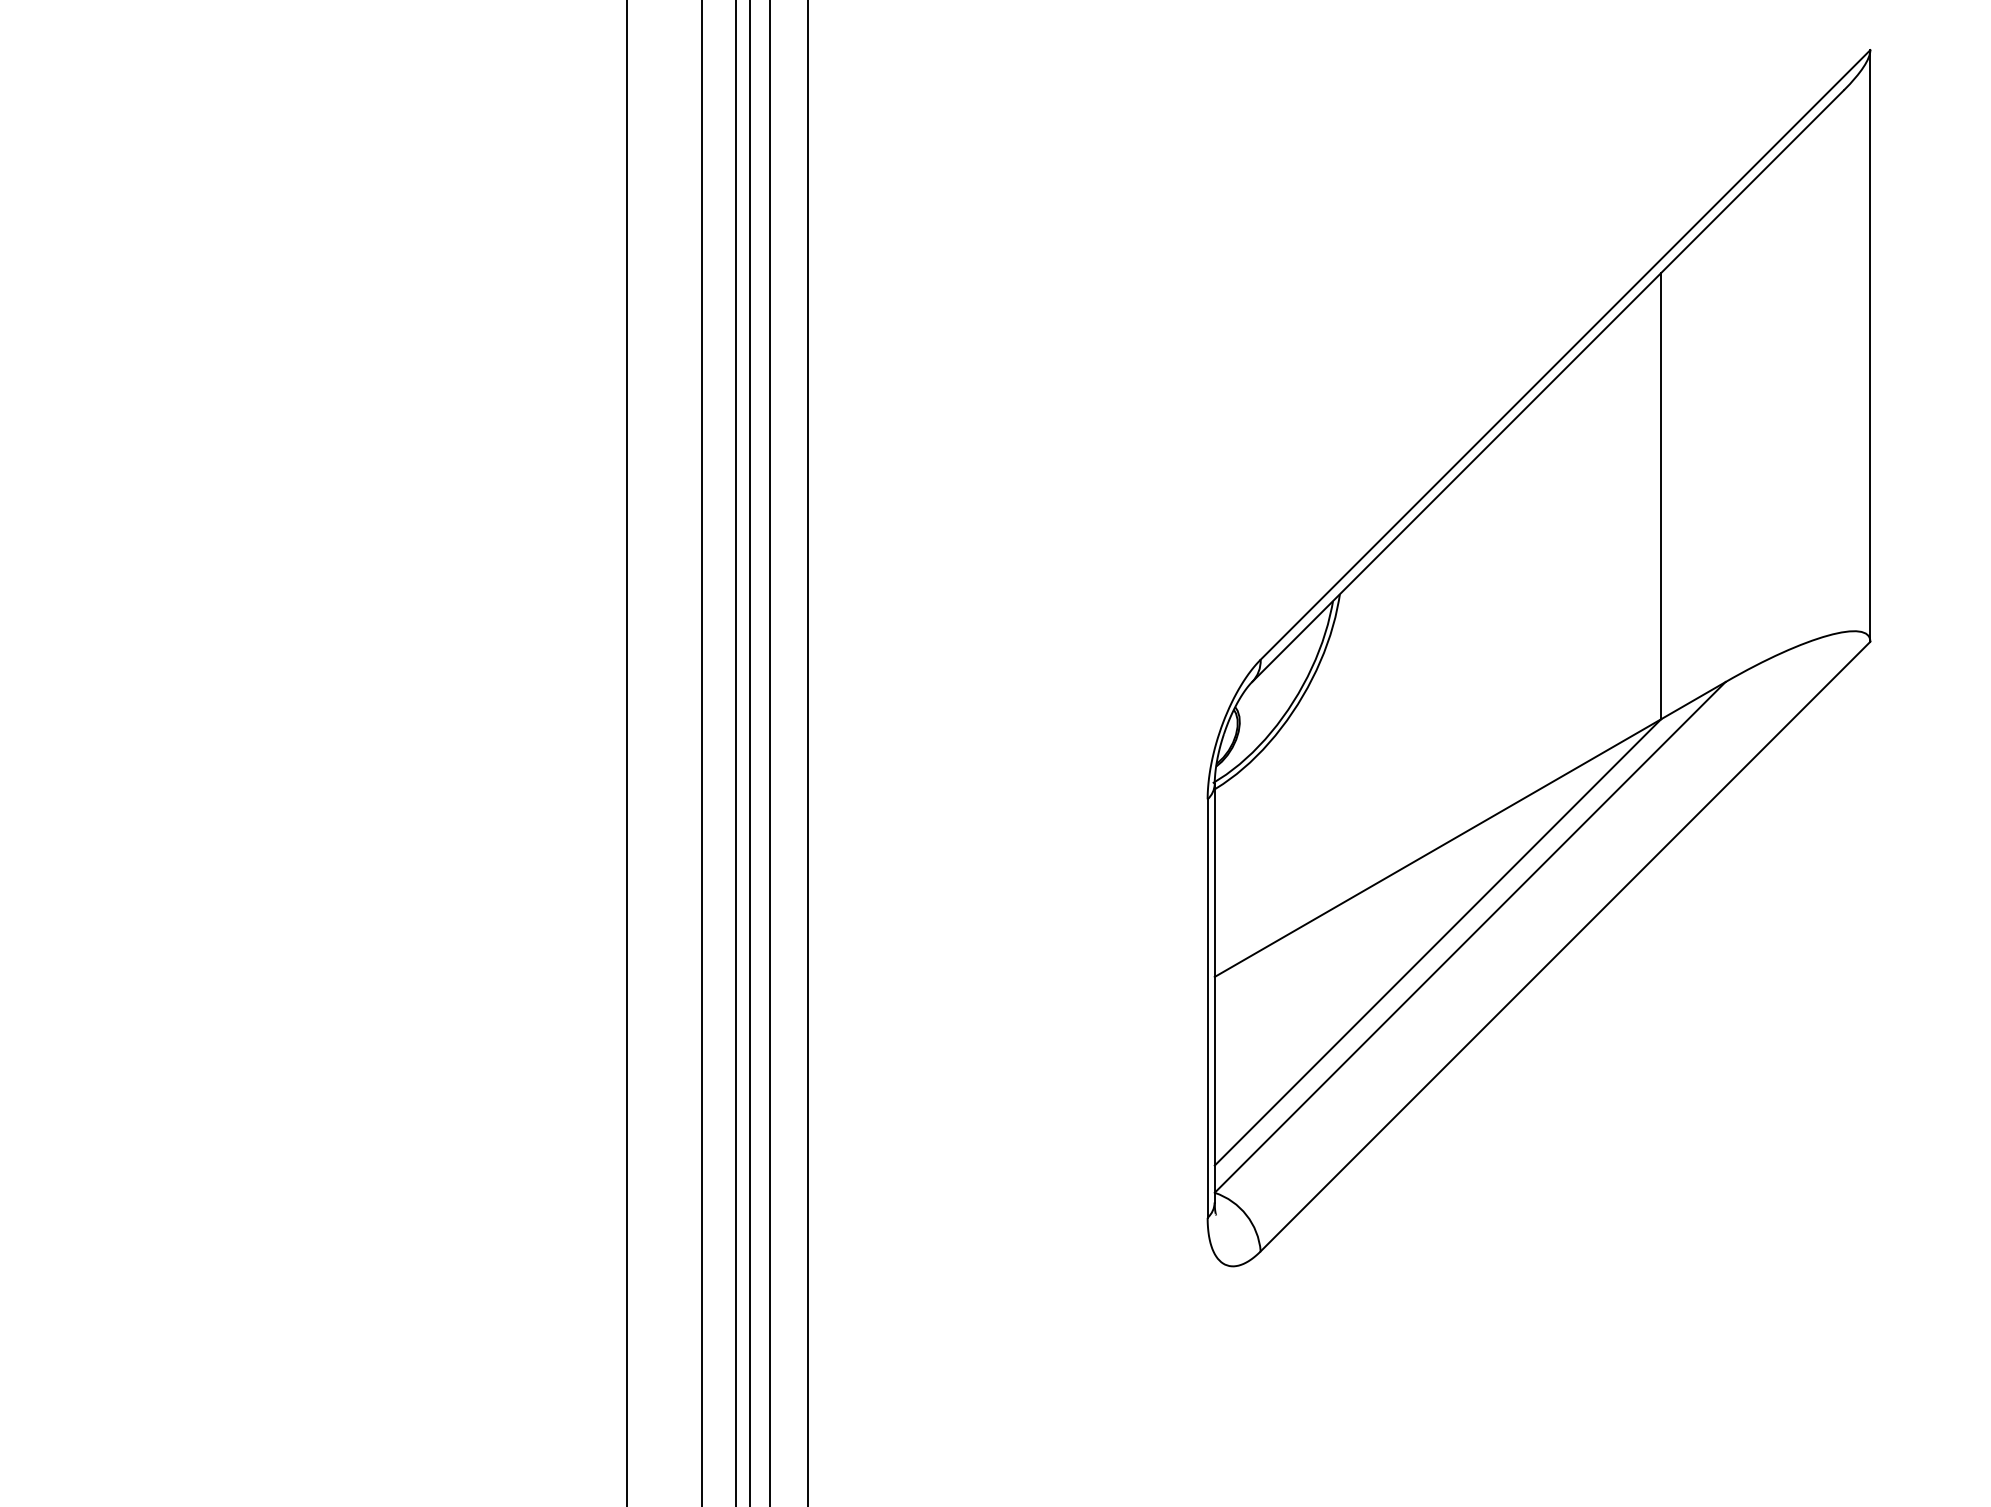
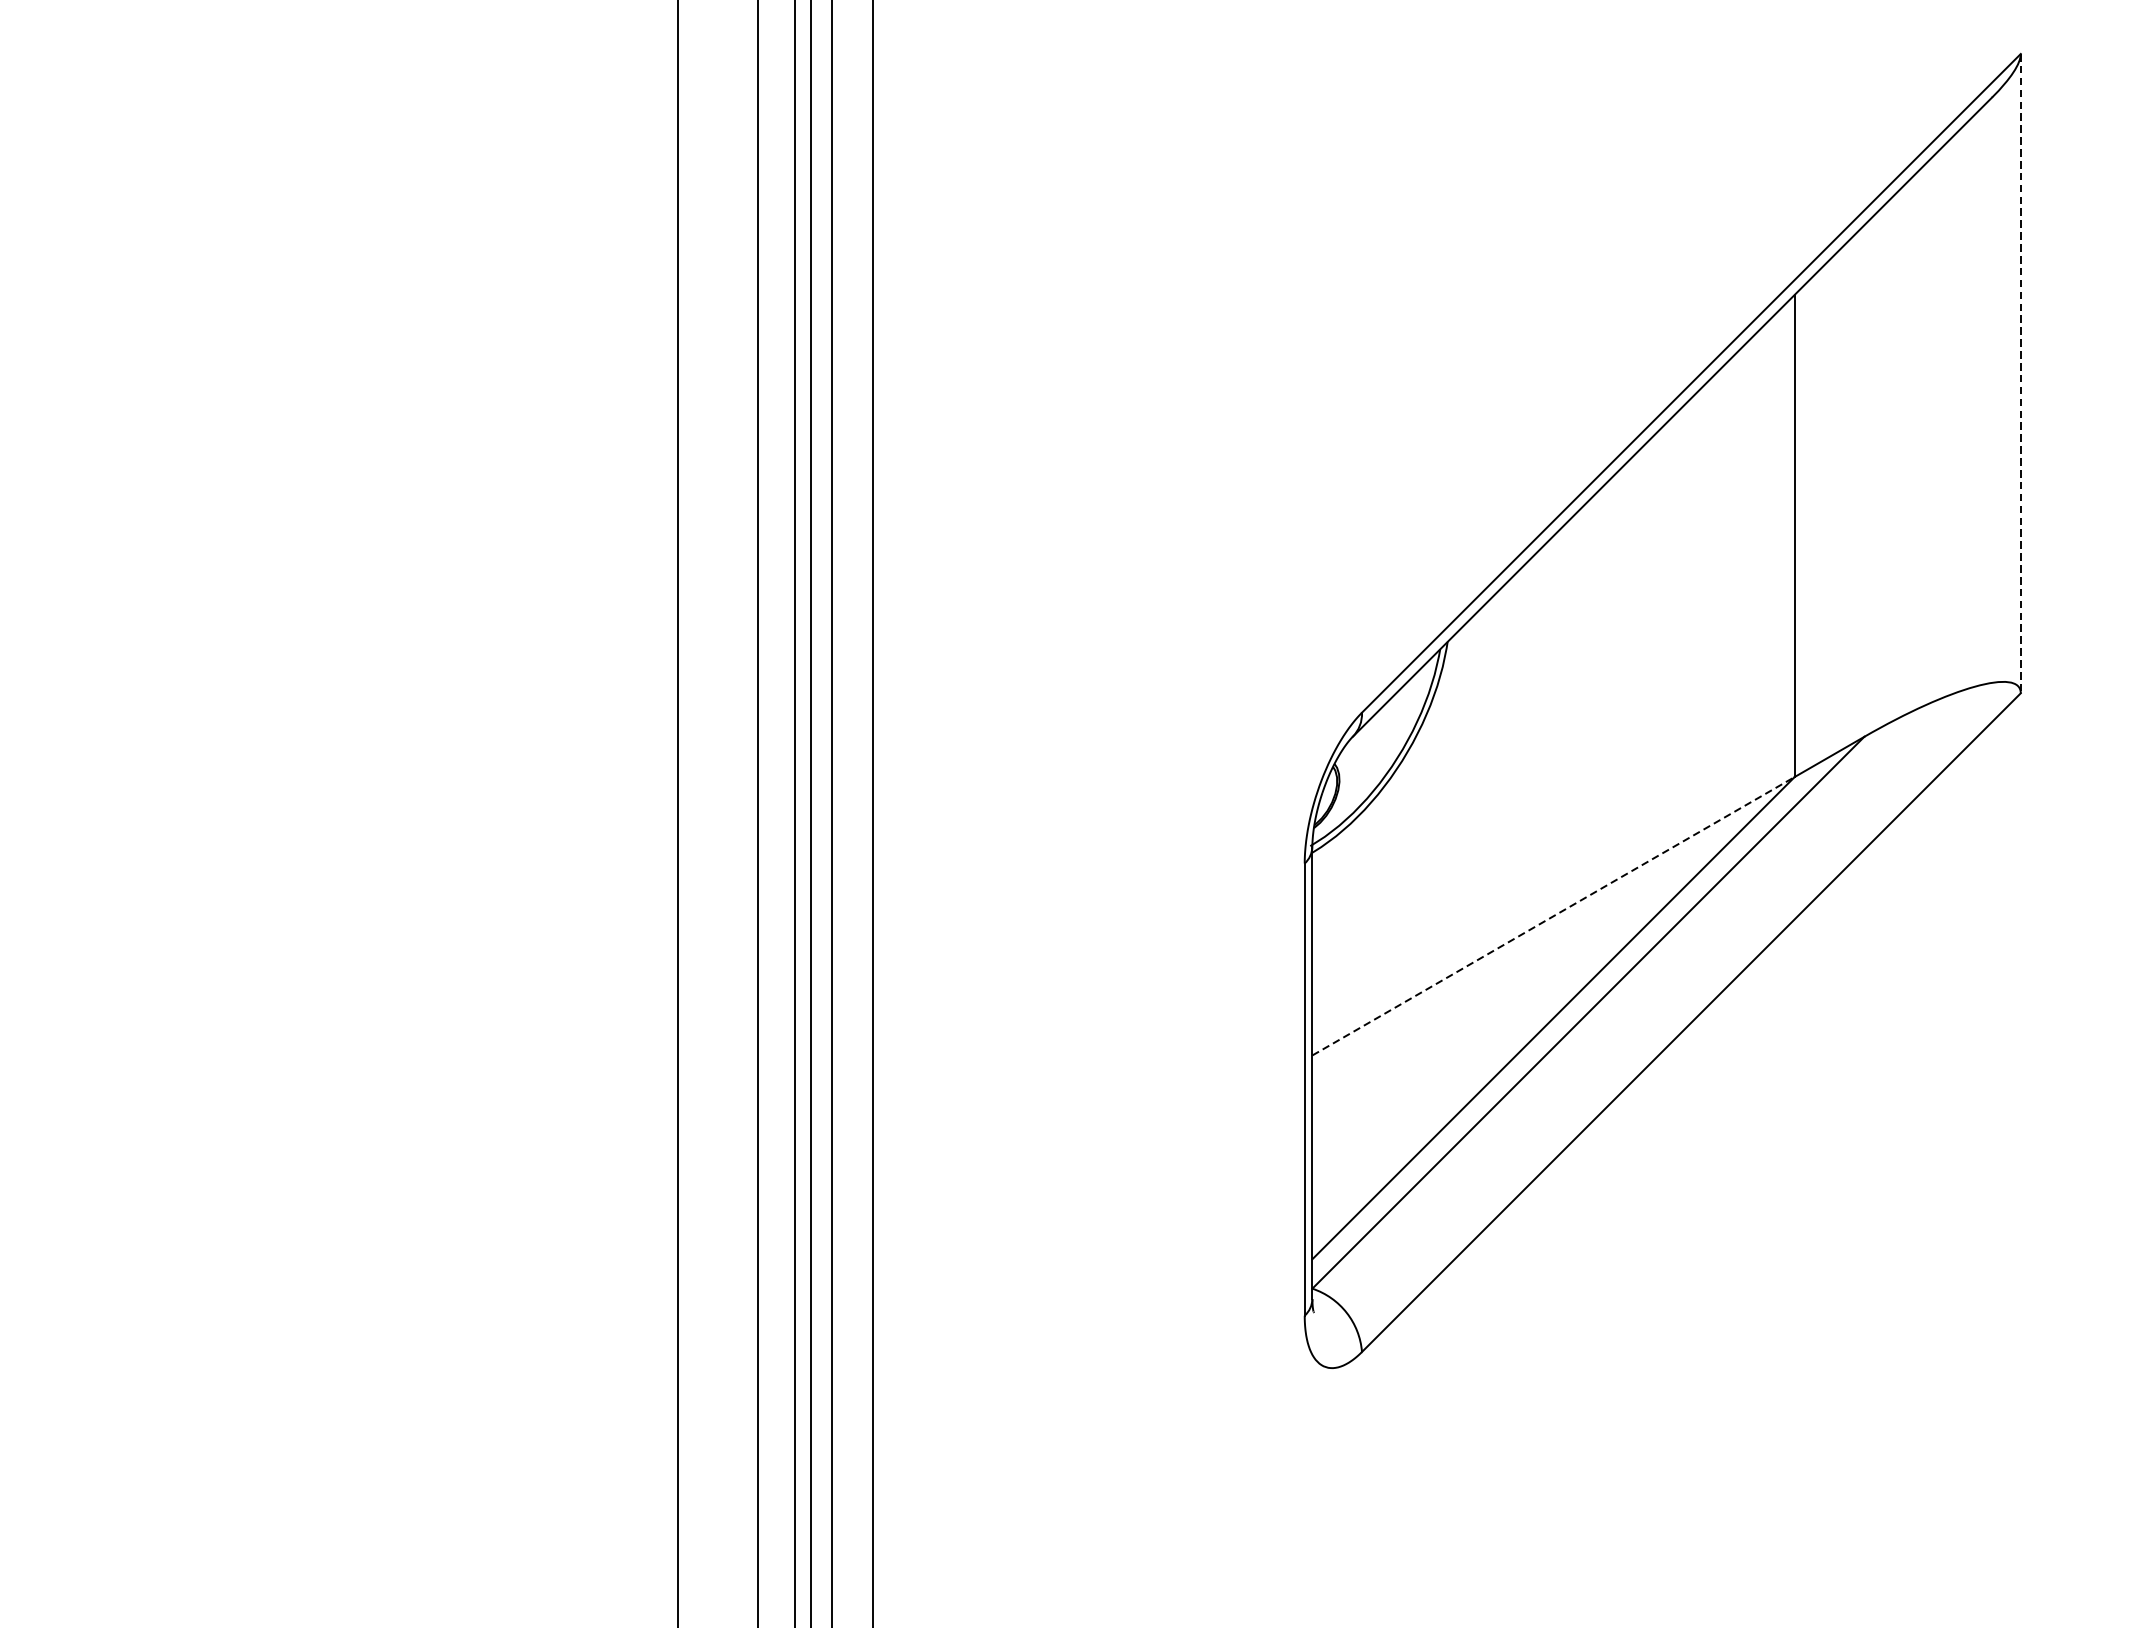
line: (1870, 345) -> (2020, 373), solid -> dashed
line: (1437, 848) -> (1553, 916), solid -> dashed

